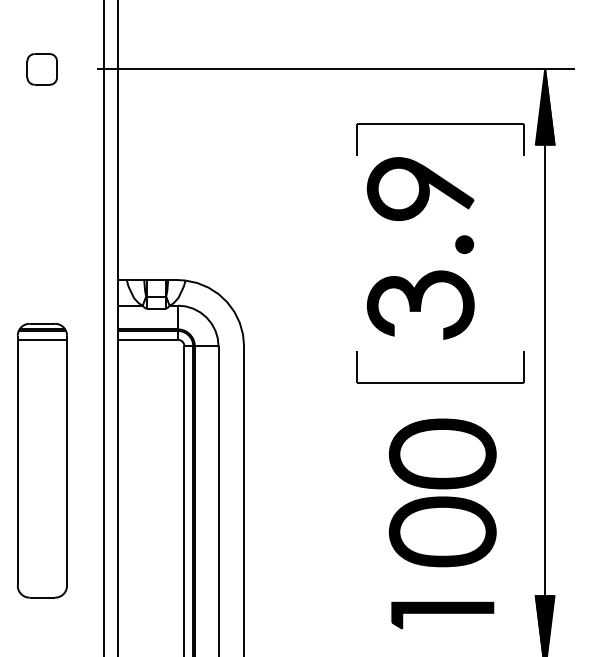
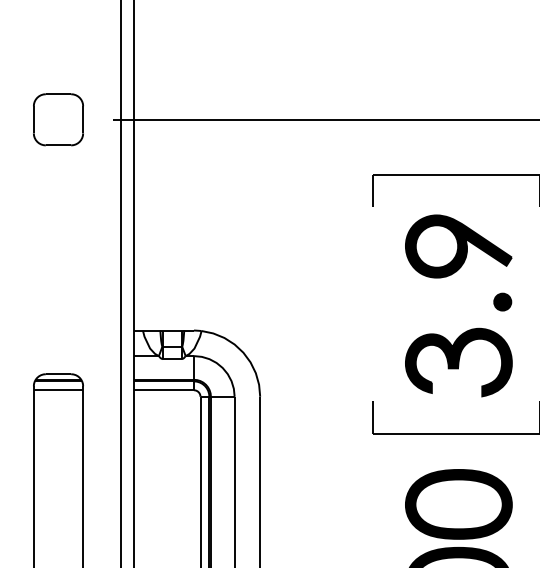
part: (41, 69) -> (57, 119), size x1.67
part: (429, 272) -> (467, 329), moved

